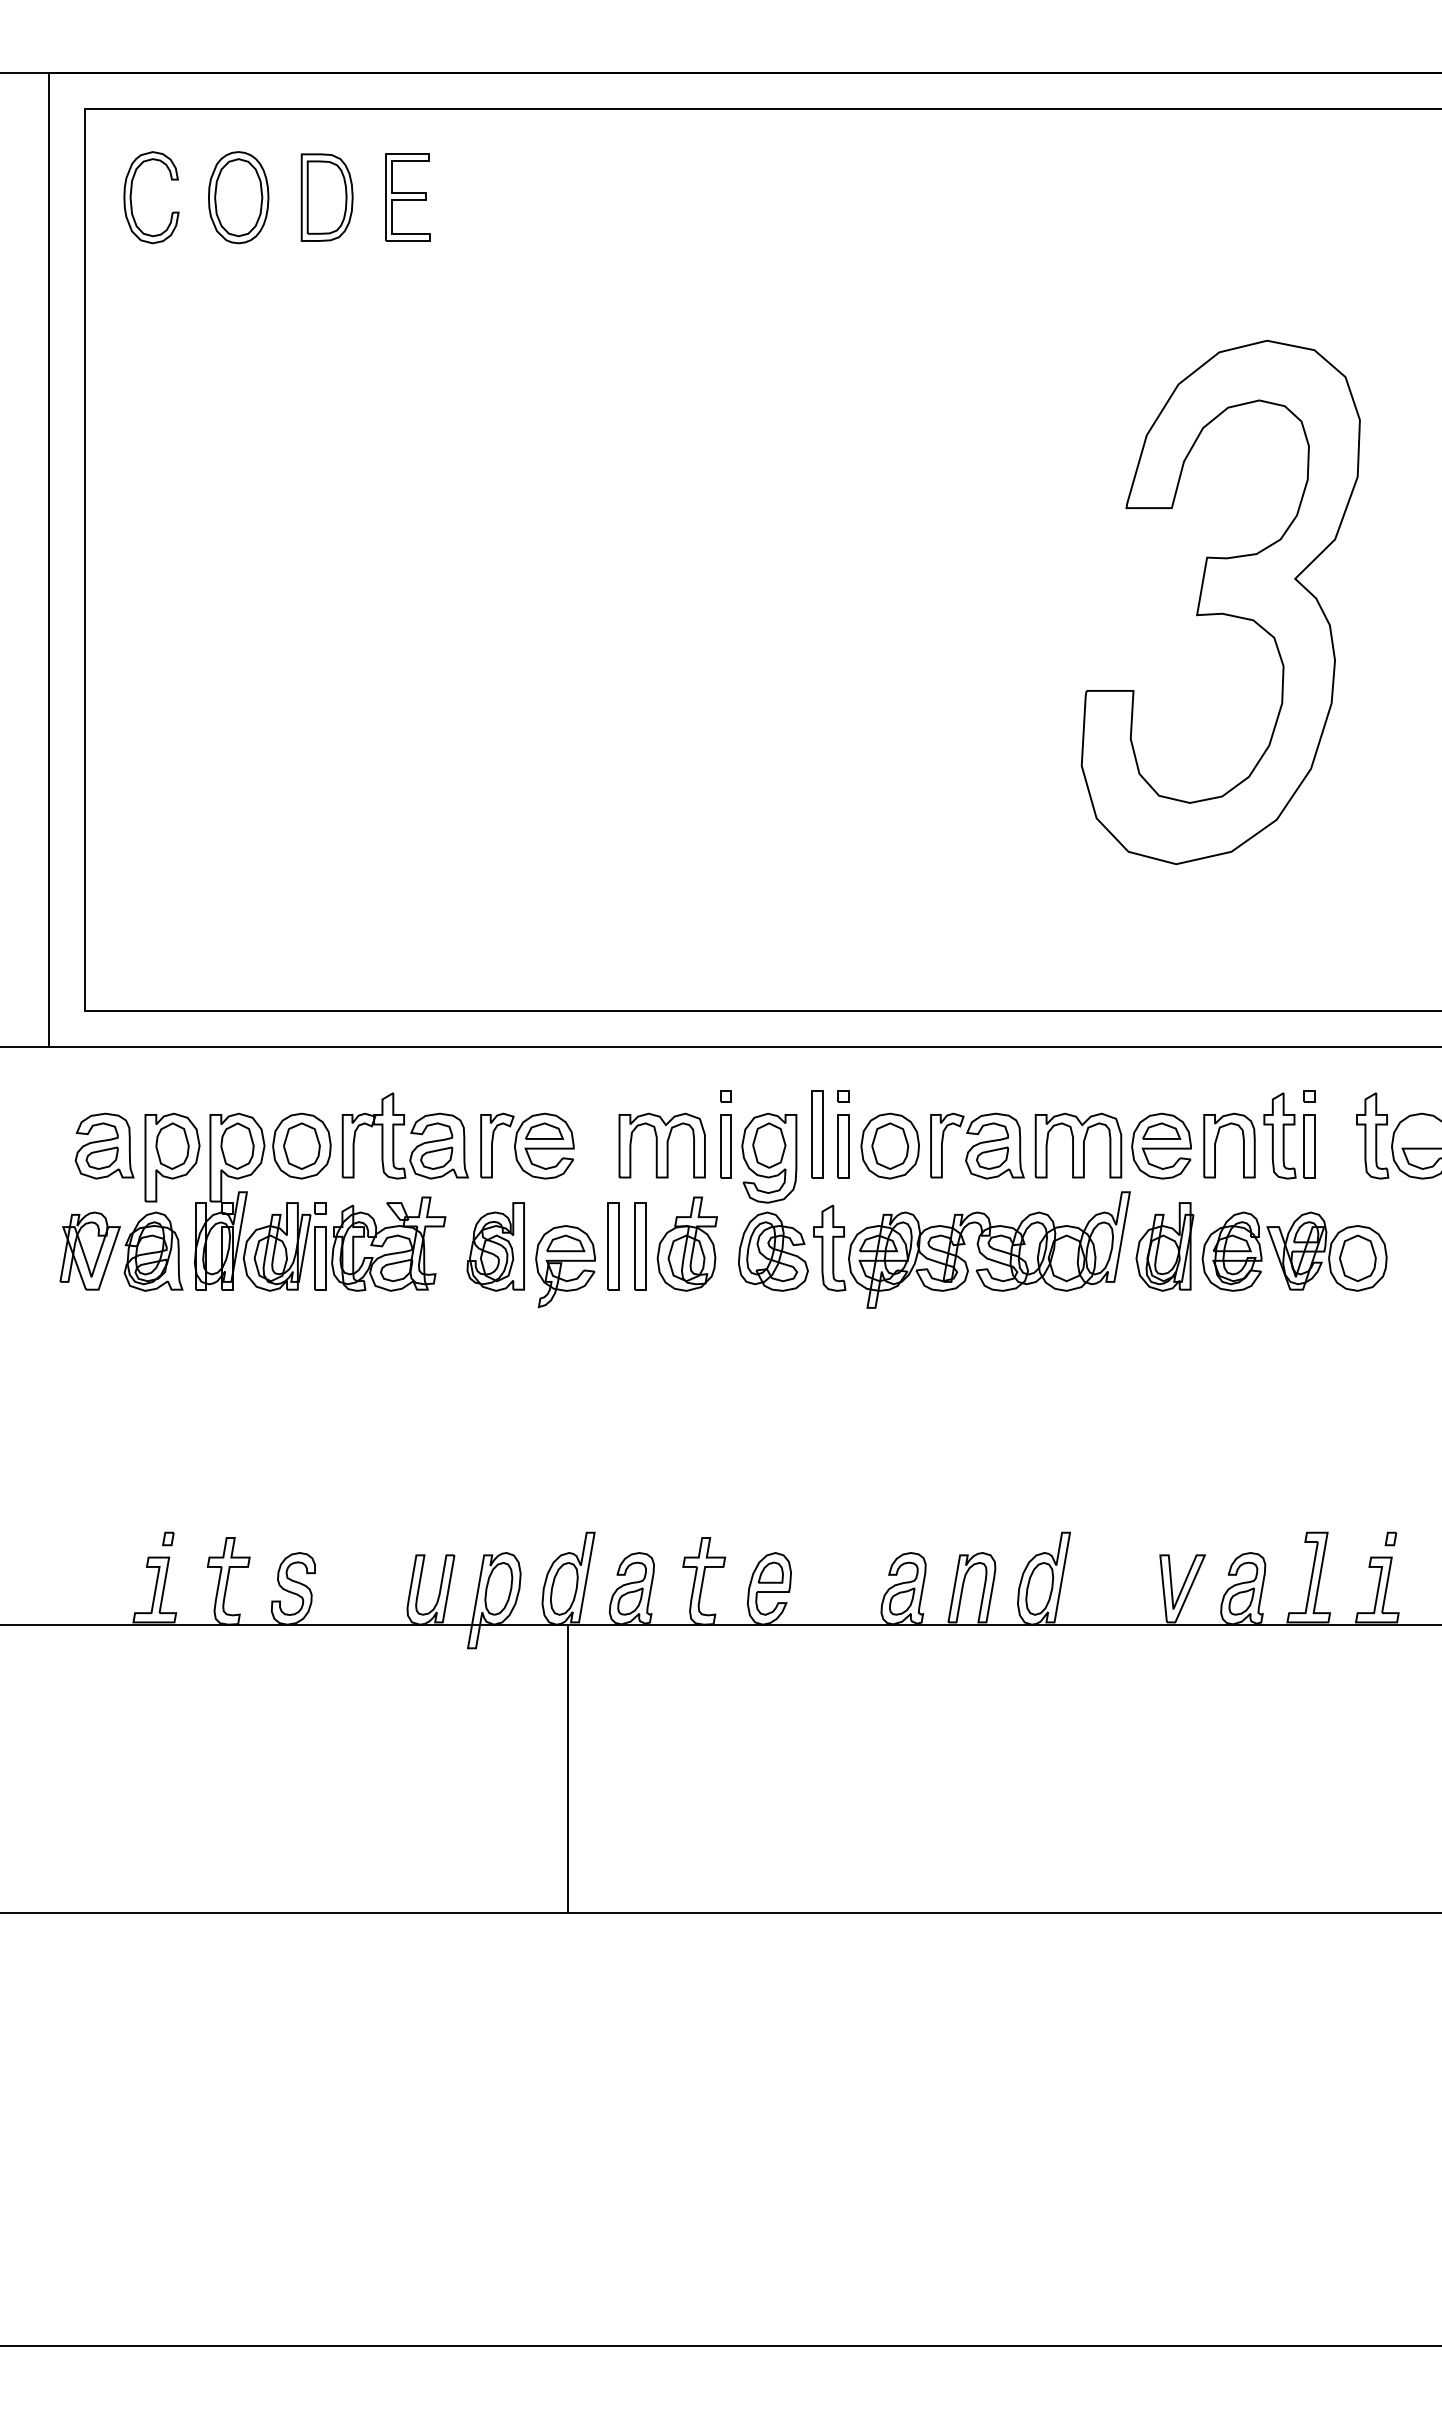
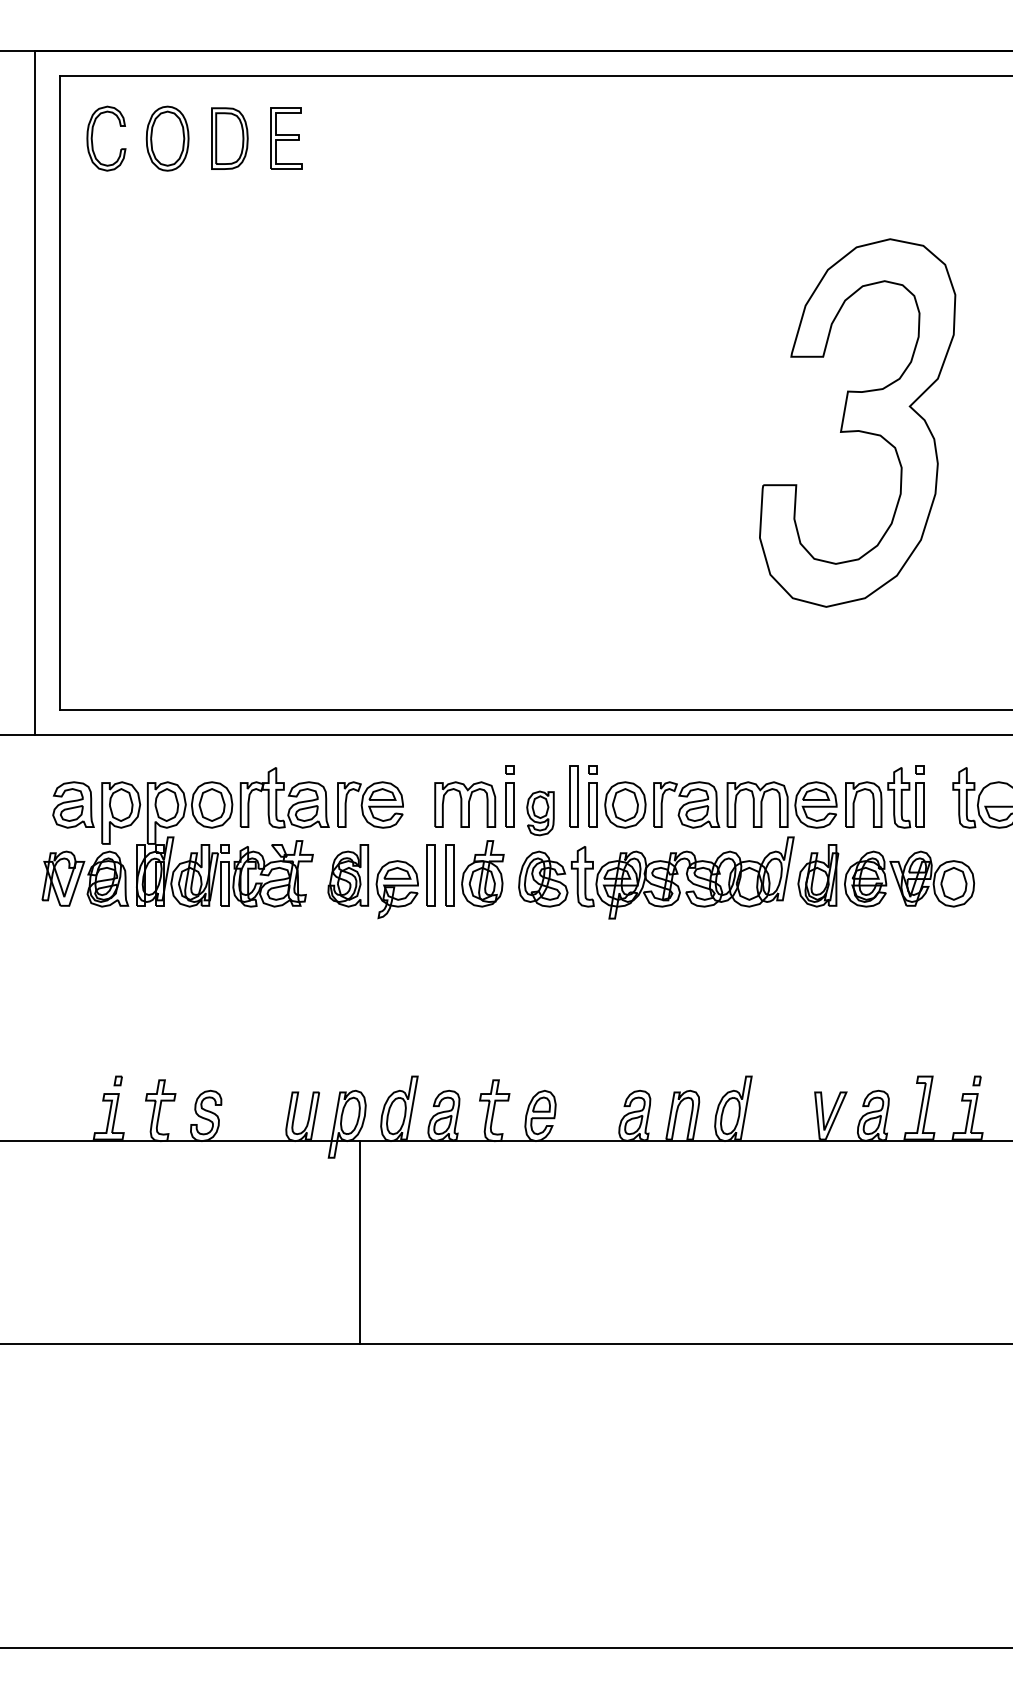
part: (769, 1157) -> (540, 812), size x0.7
line: (568, 1768) -> (360, 1242), moved

